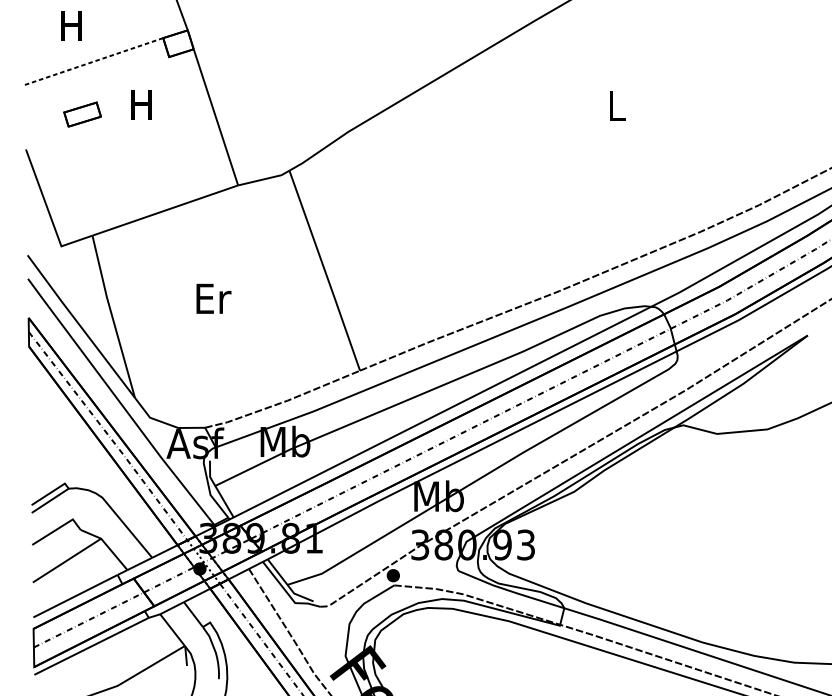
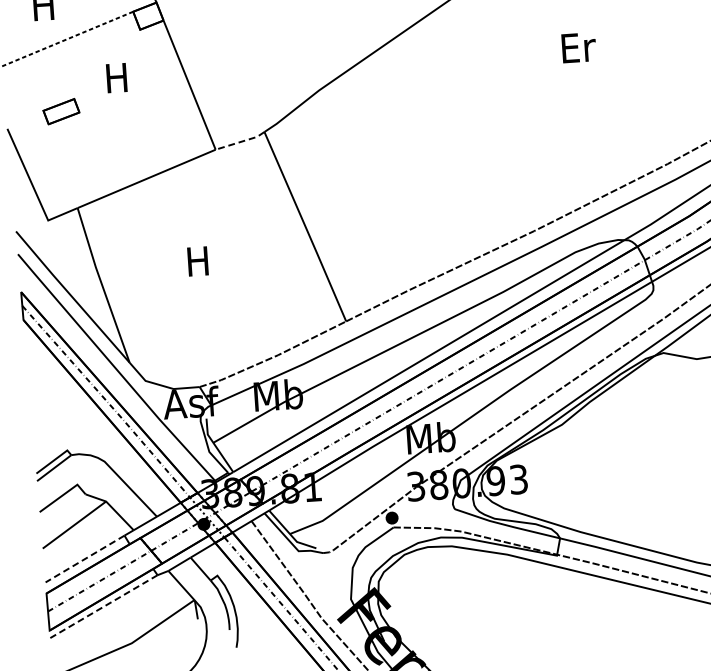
text: (617, 106) -> (578, 48), L -> Er
part: (82, 114) -> (61, 111), moved
line: (265, 179) -> (241, 142), solid -> dashed
text: (213, 298) -> (199, 261), Er -> H
line: (75, 596) -> (85, 559), solid -> dashed
line: (91, 646) -> (103, 606), solid -> dashed

